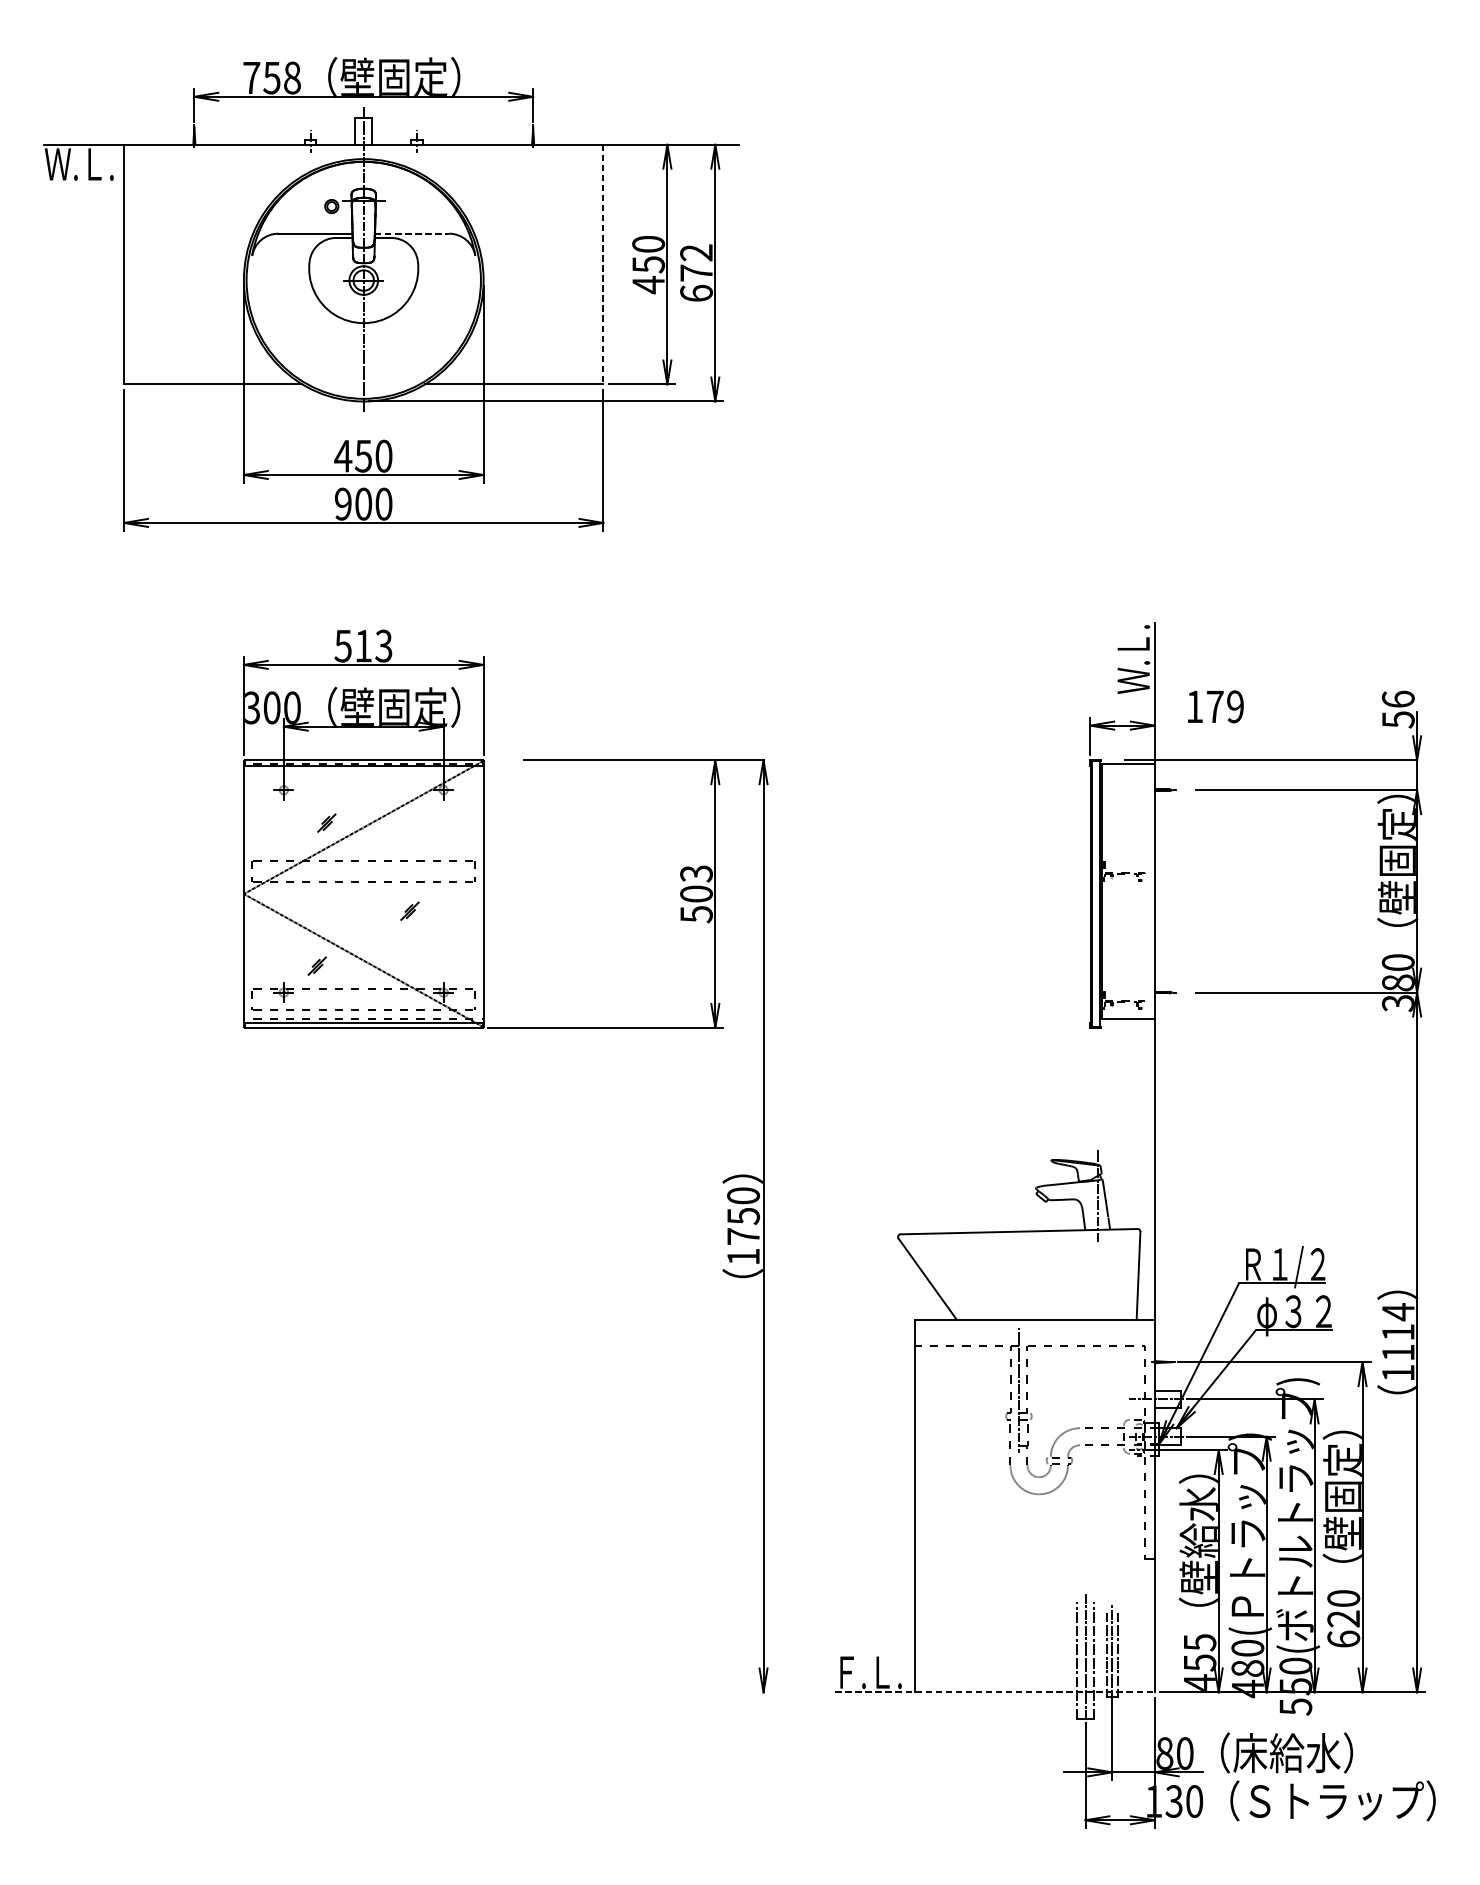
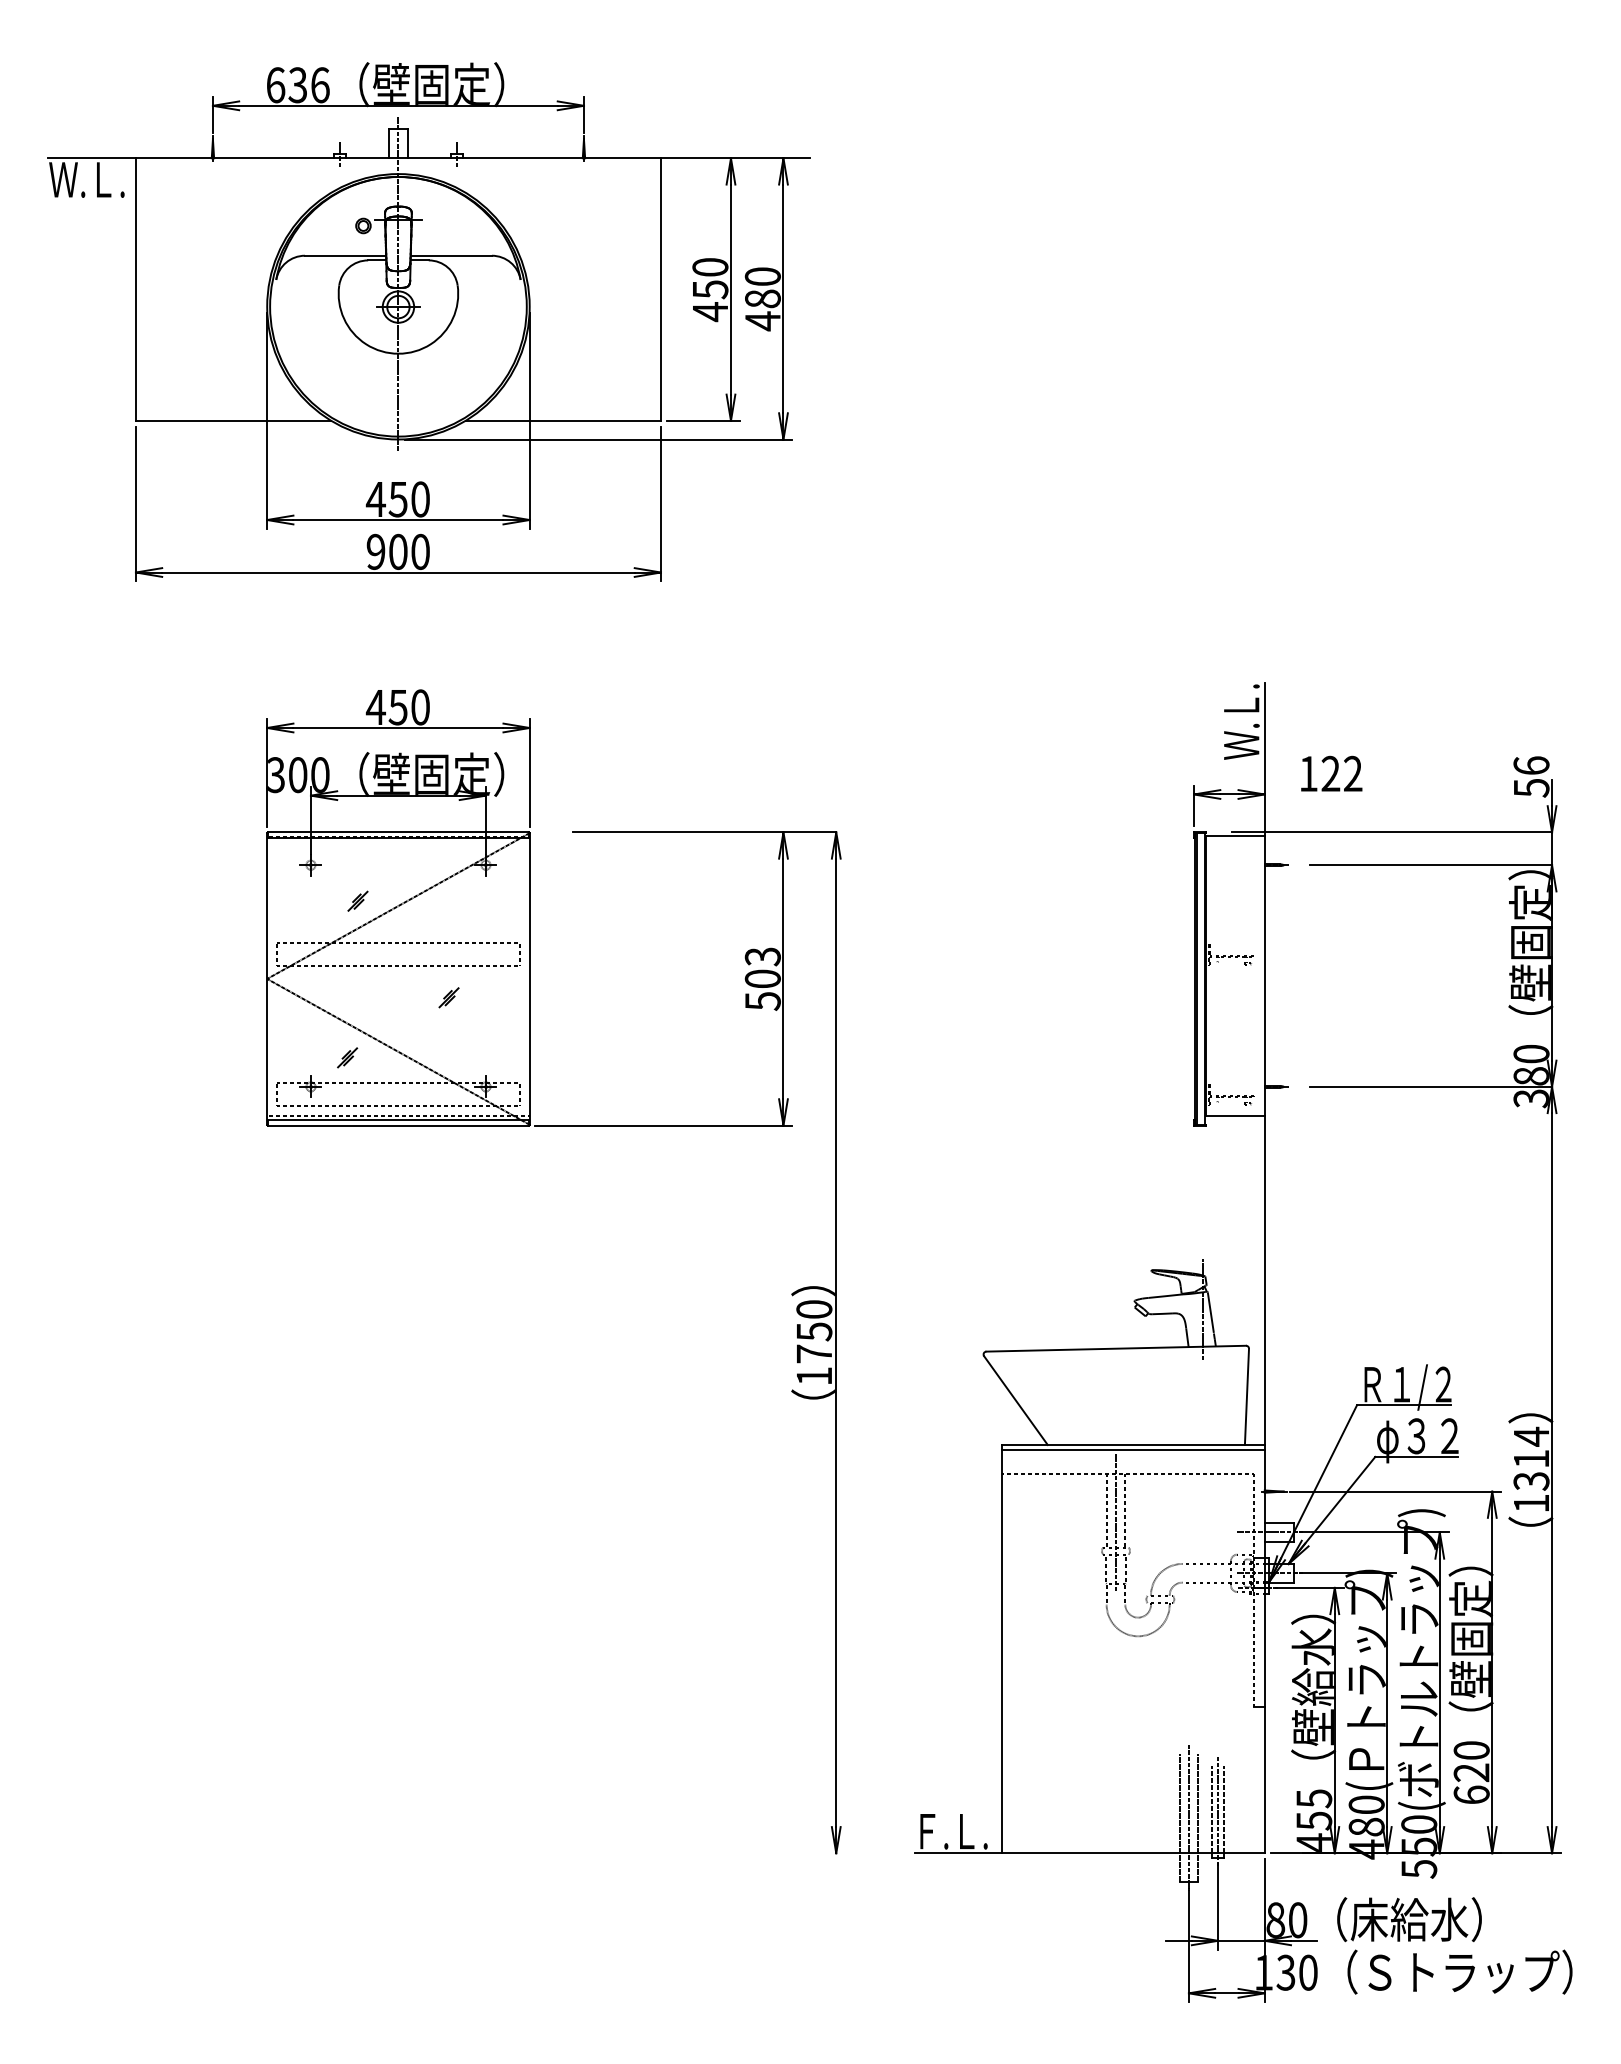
text: (271, 78) -> (297, 85), 758 -> 636
line: (412, 233) -> (451, 255), dashed -> solid
line: (603, 265) -> (660, 290), dashed -> solid
text: (696, 273) -> (762, 299), 672 -> 480
text: (362, 646) -> (397, 707), 513 -> 450
text: (1224, 706) -> (1341, 773), 179 -> 122
line: (1034, 1324) -> (1133, 1450), added
text: (1398, 1352) -> (1531, 1481), 1114 -> 1314
line: (995, 1692) -> (1090, 1853), dashed -> solid

